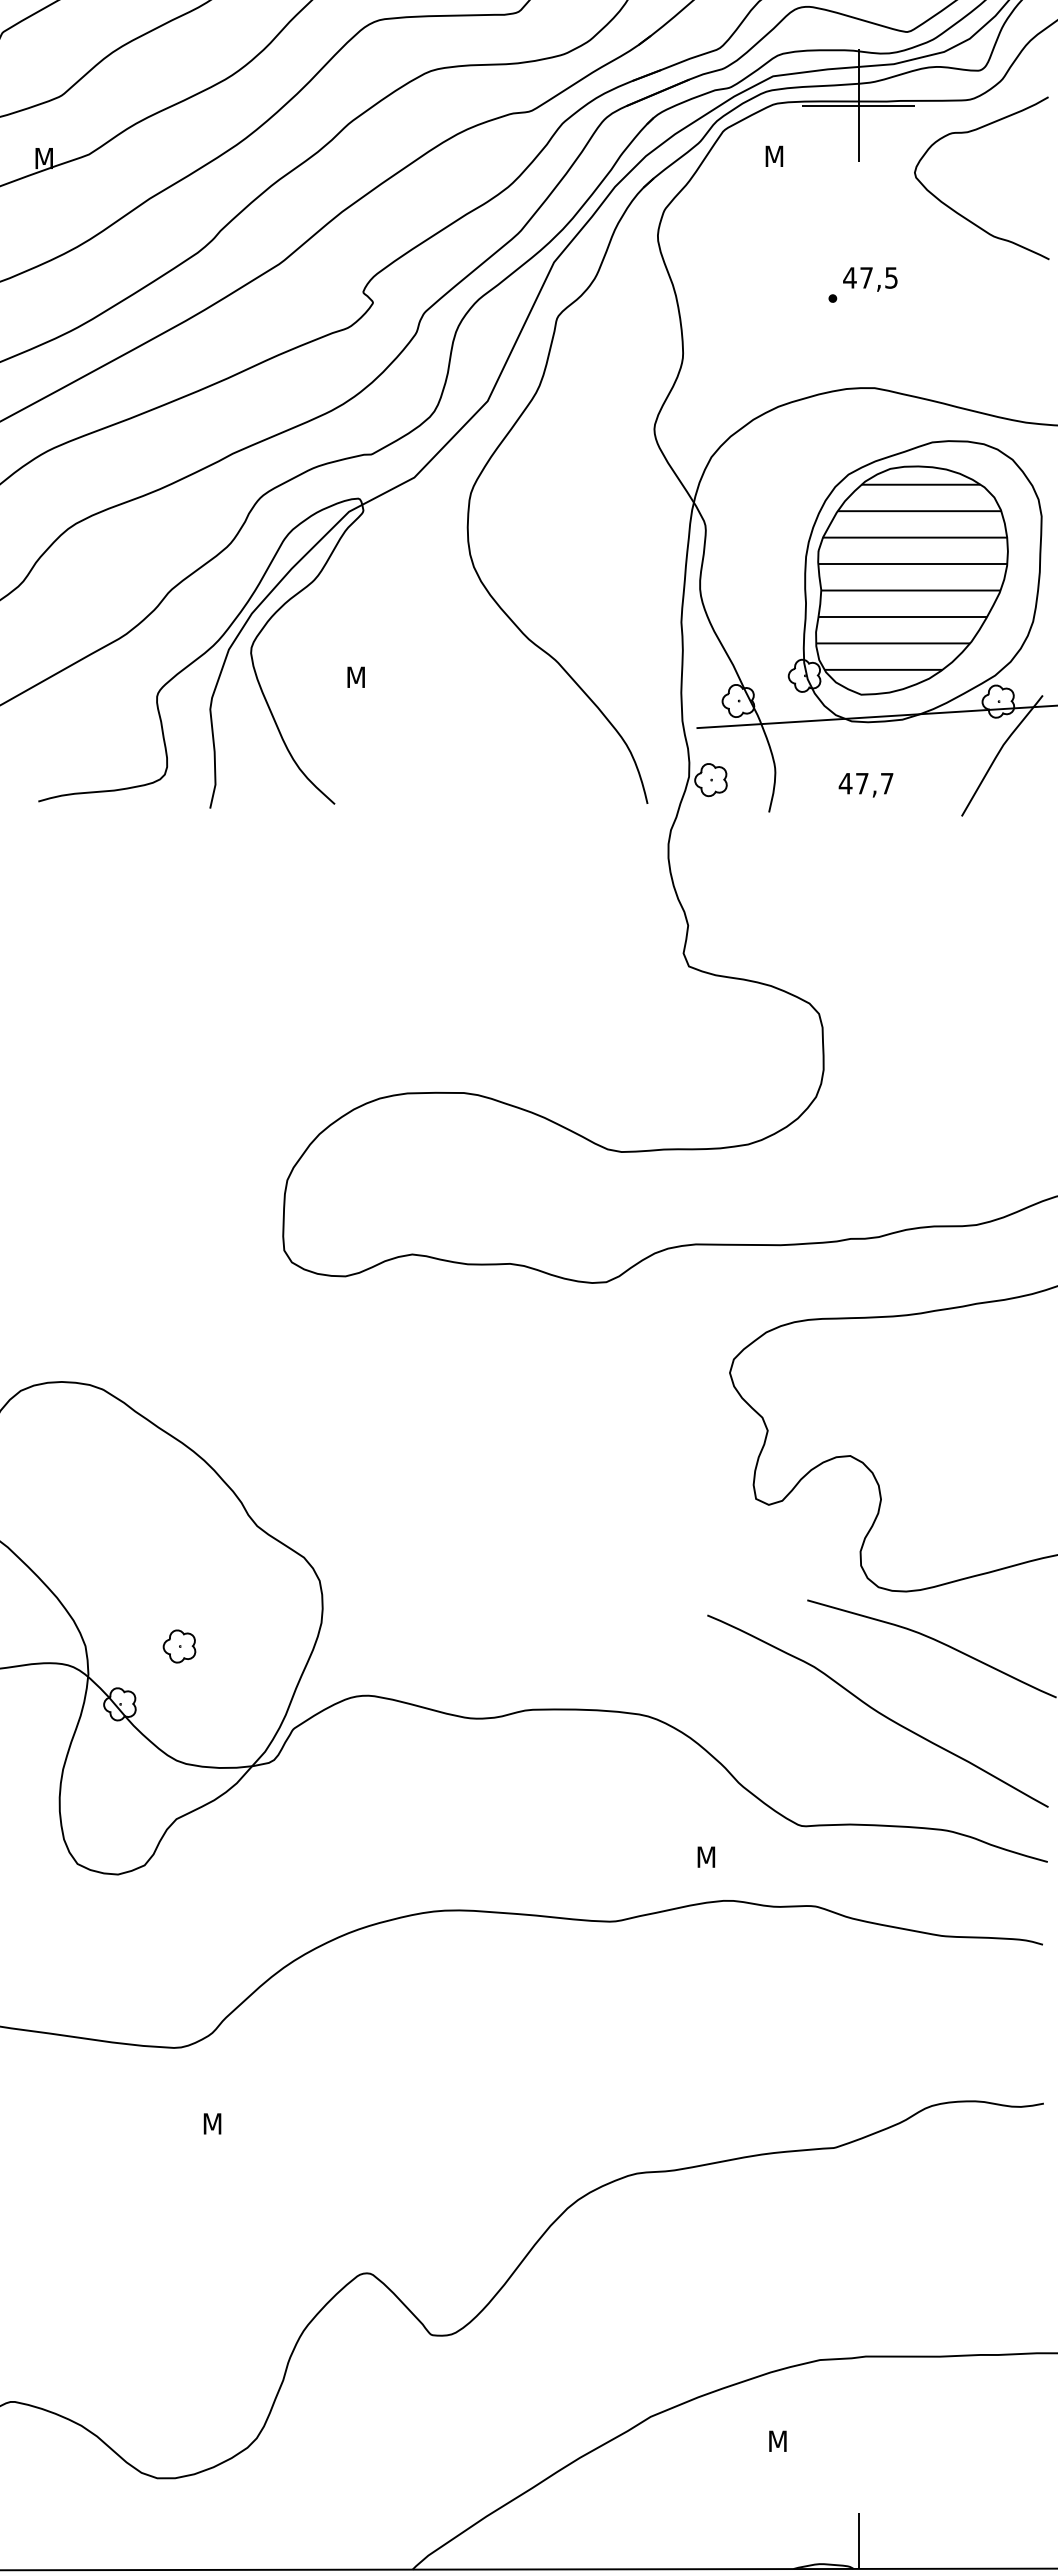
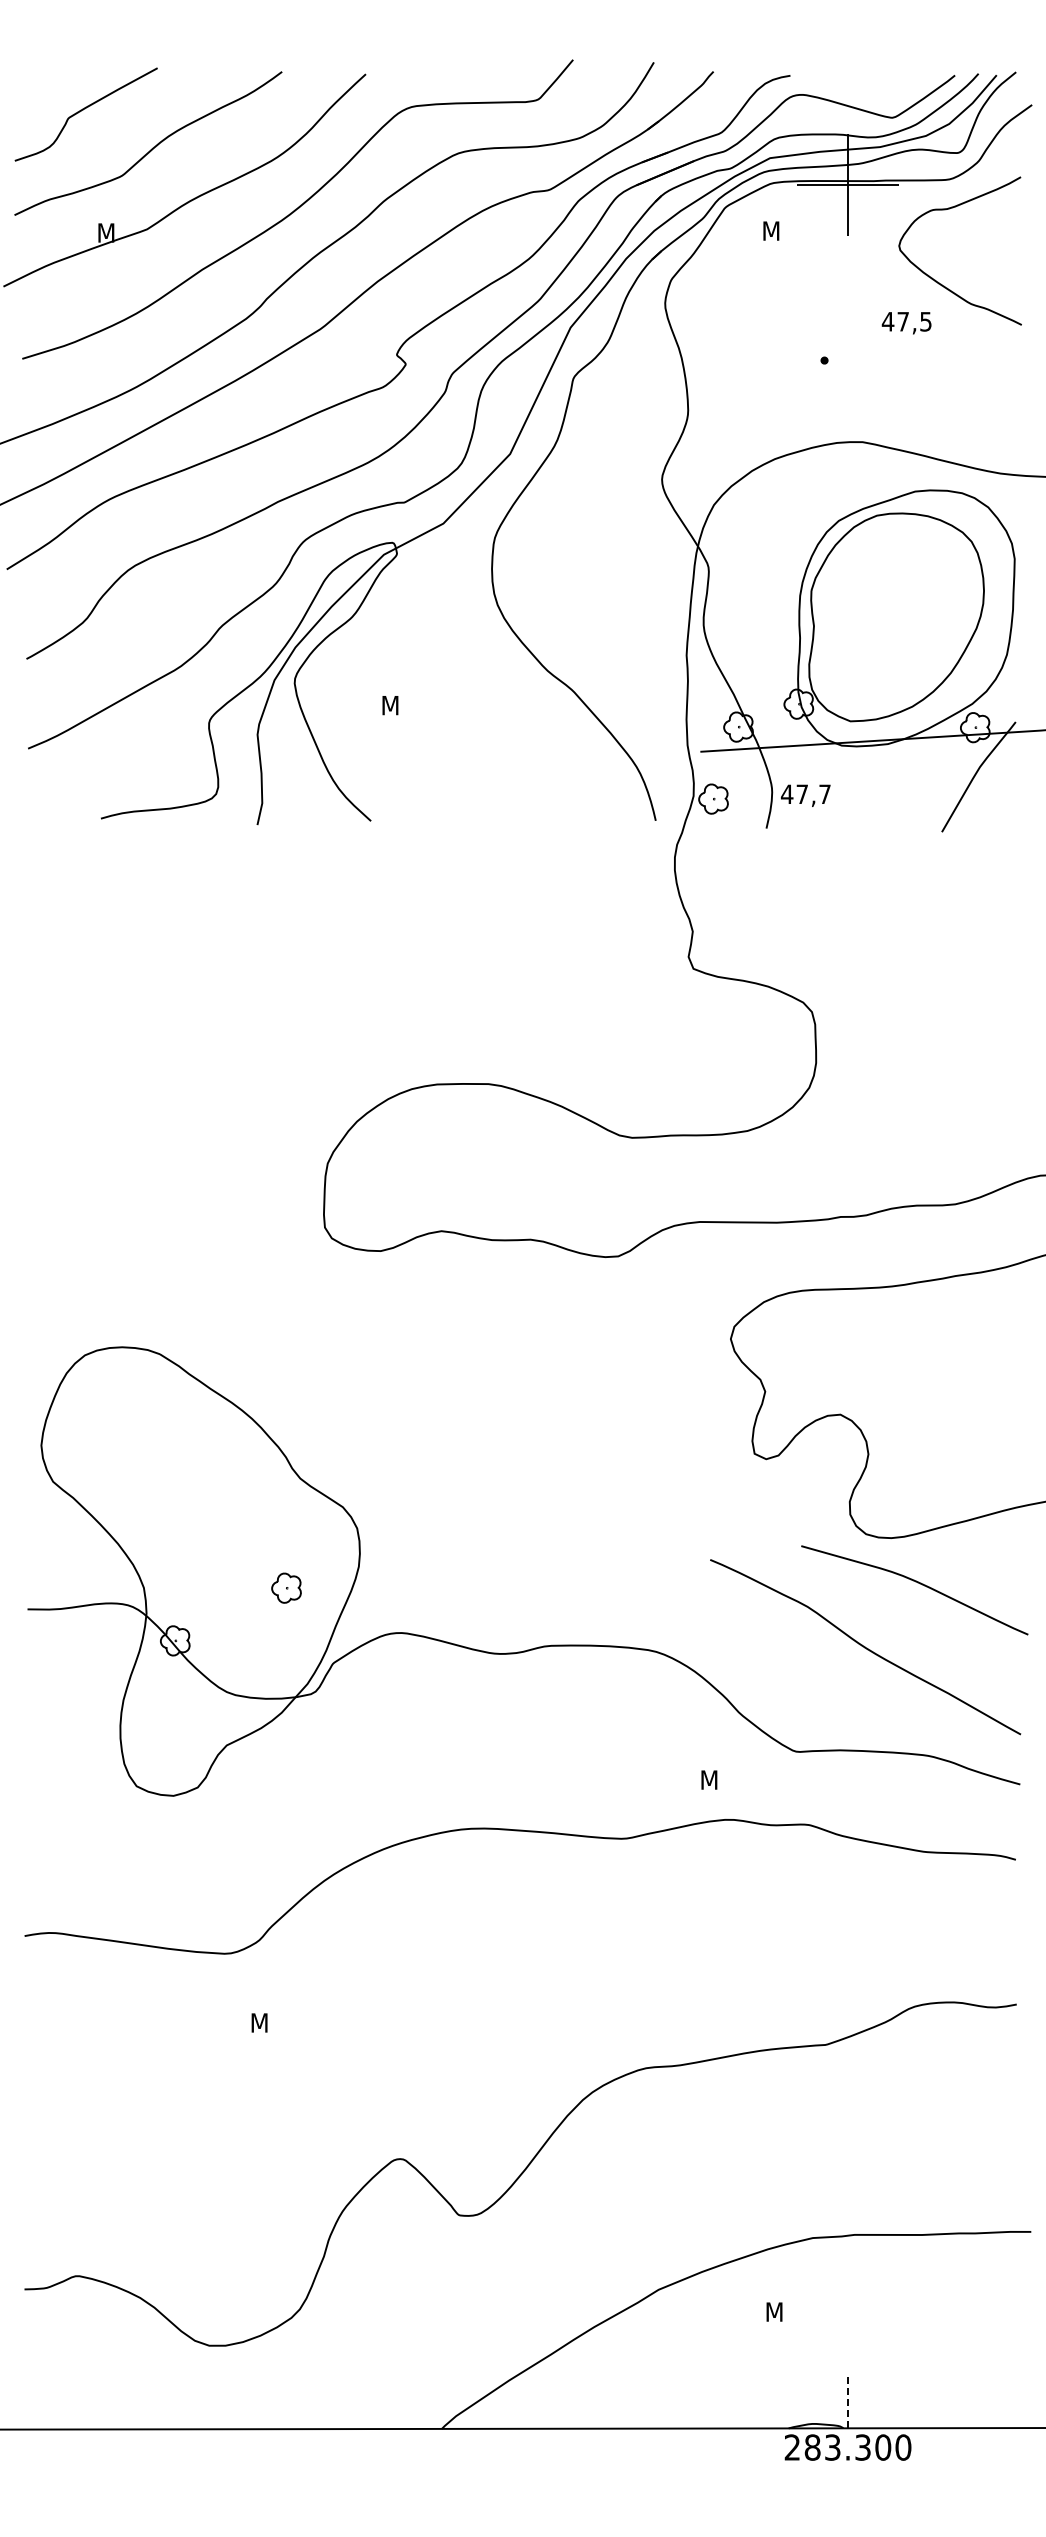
text: (870, 279) -> (906, 323), moved
hatch: (911, 577) -> (896, 614), removed
text: (865, 784) -> (805, 795), moved
part: (179, 1645) -> (286, 1587), moved
line: (859, 2540) -> (848, 2402), solid -> dashed

